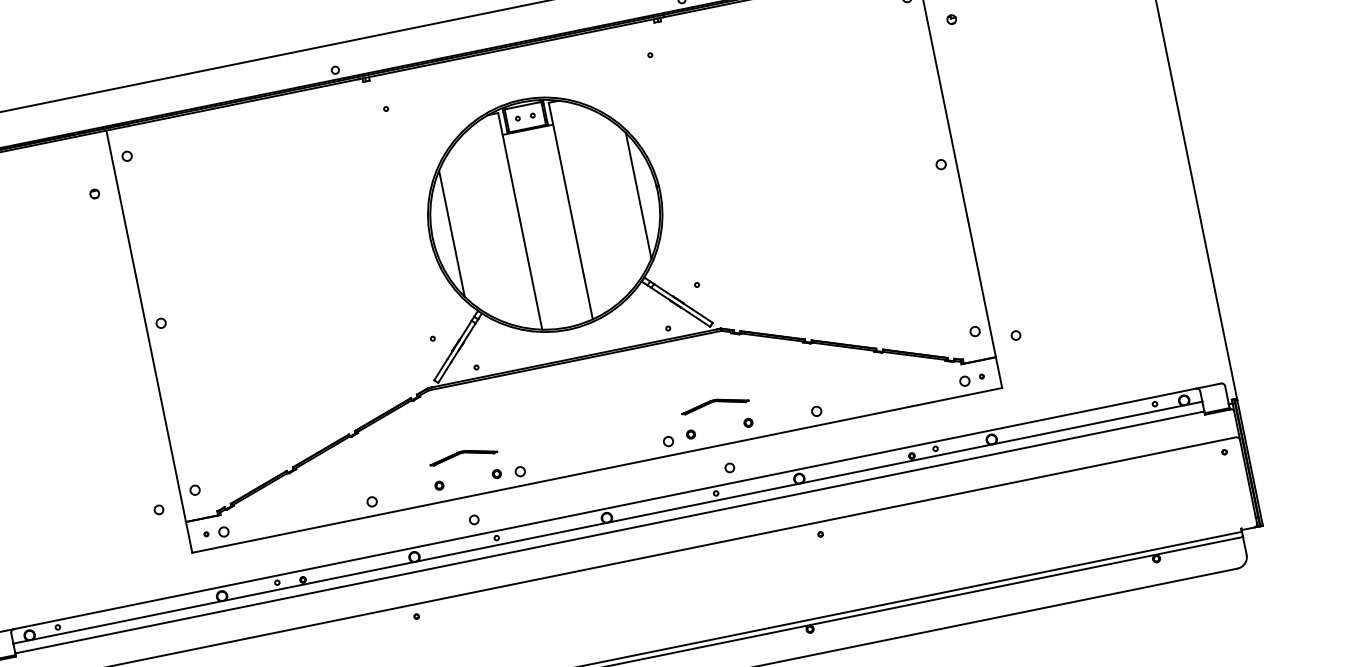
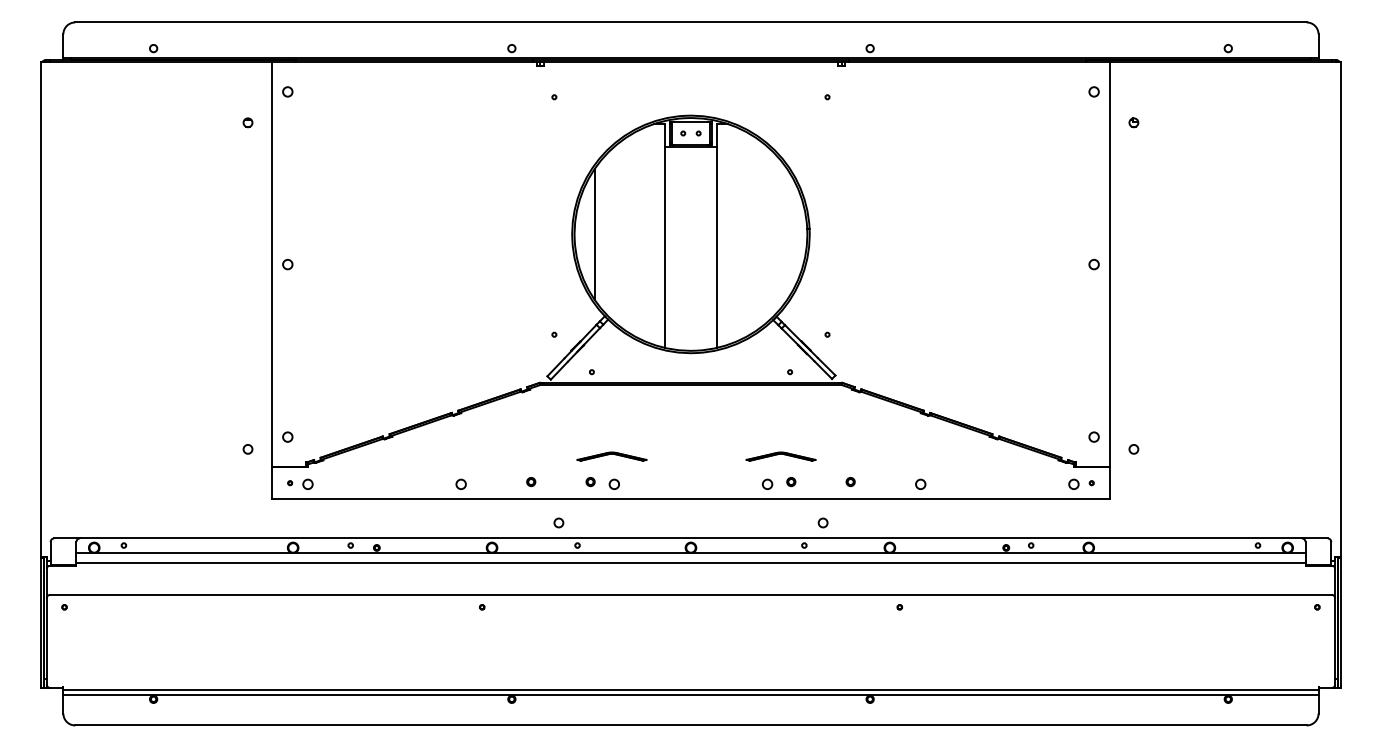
line: (638, 195) -> (787, 234), removed
part: (714, 404) -> (780, 456), moved
part: (462, 455) -> (611, 456), moved

